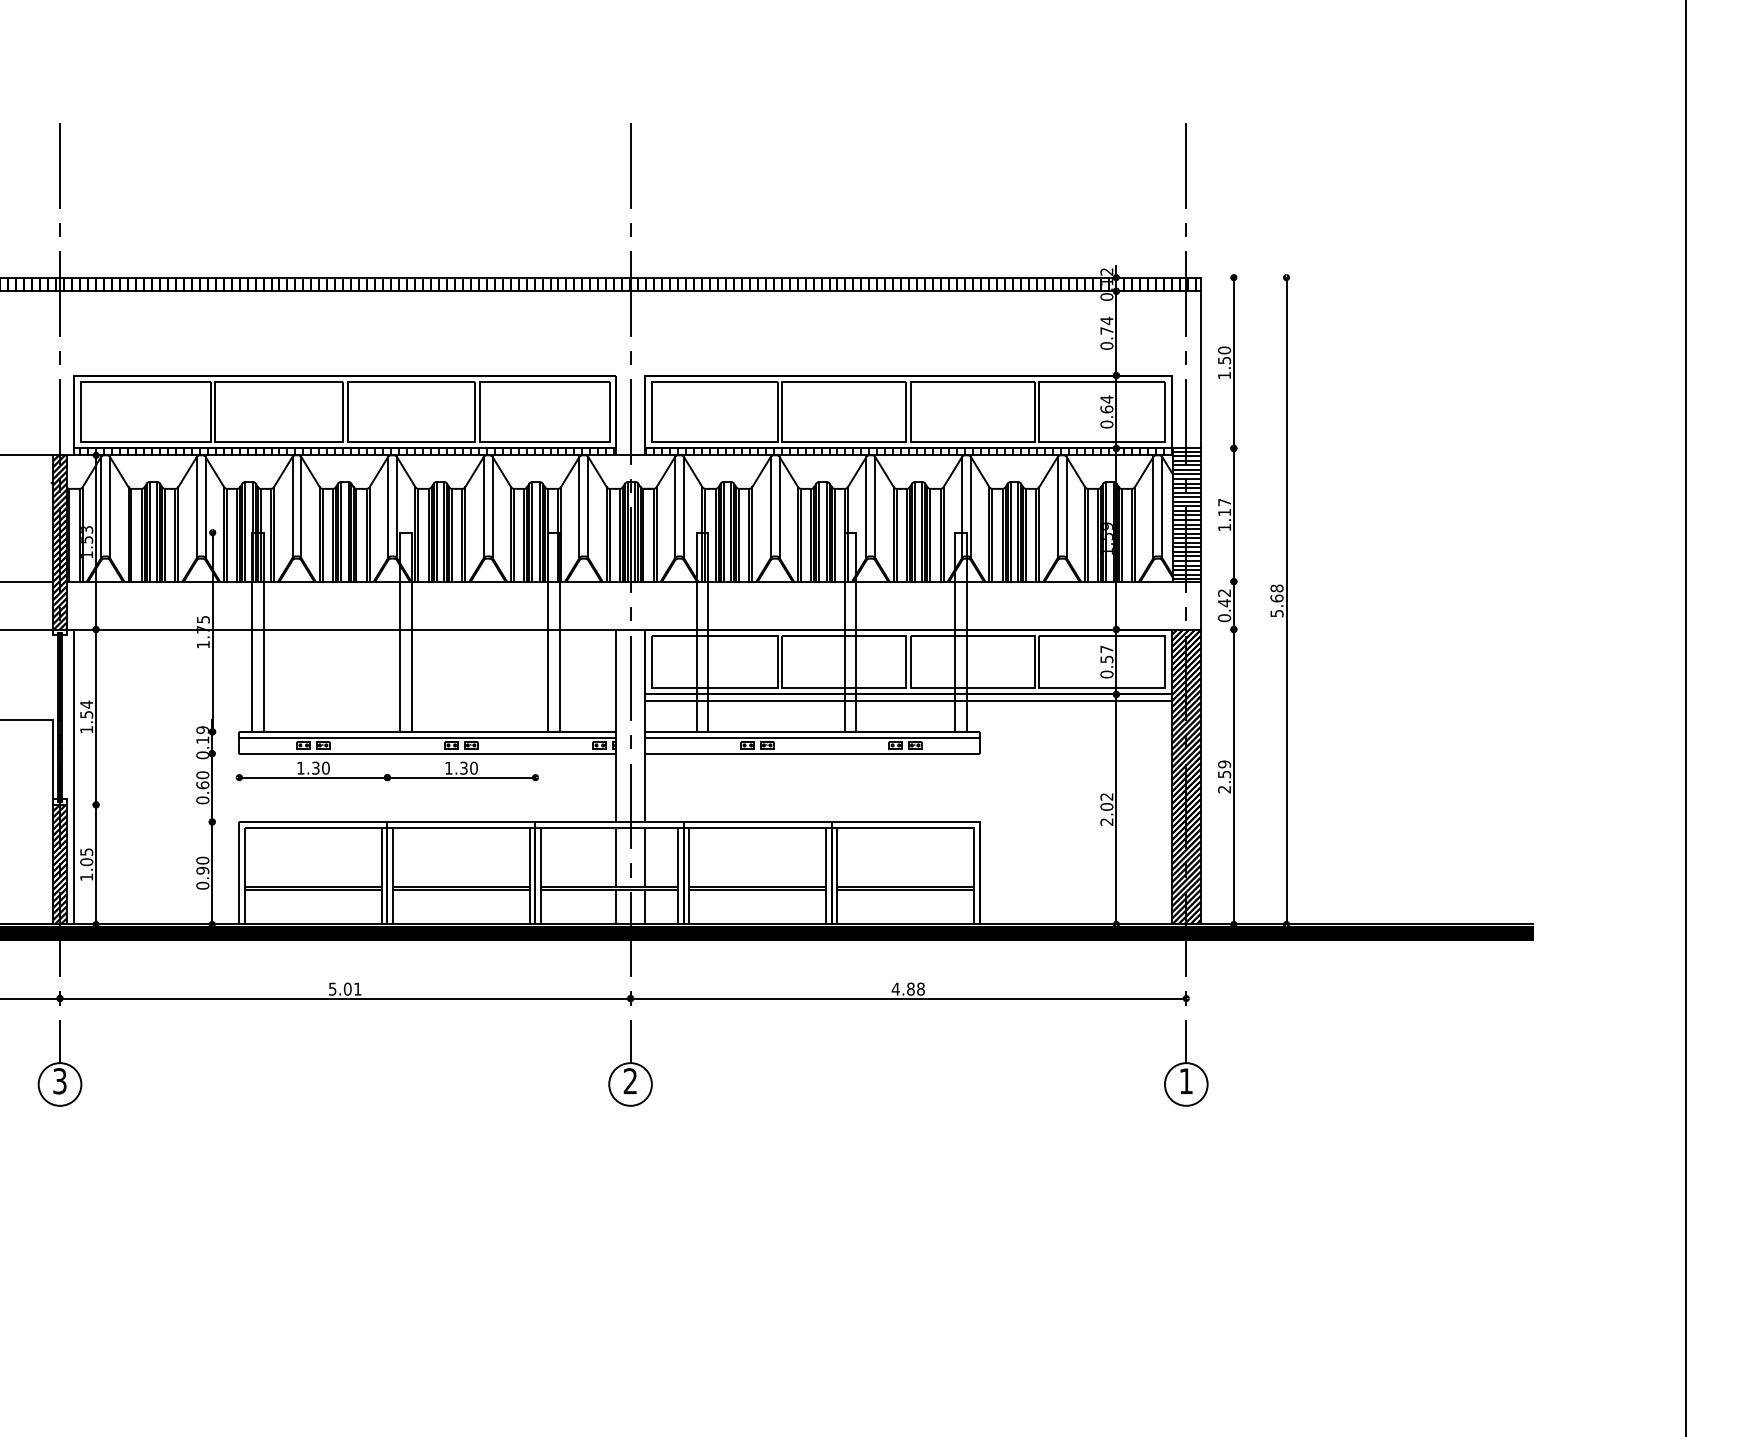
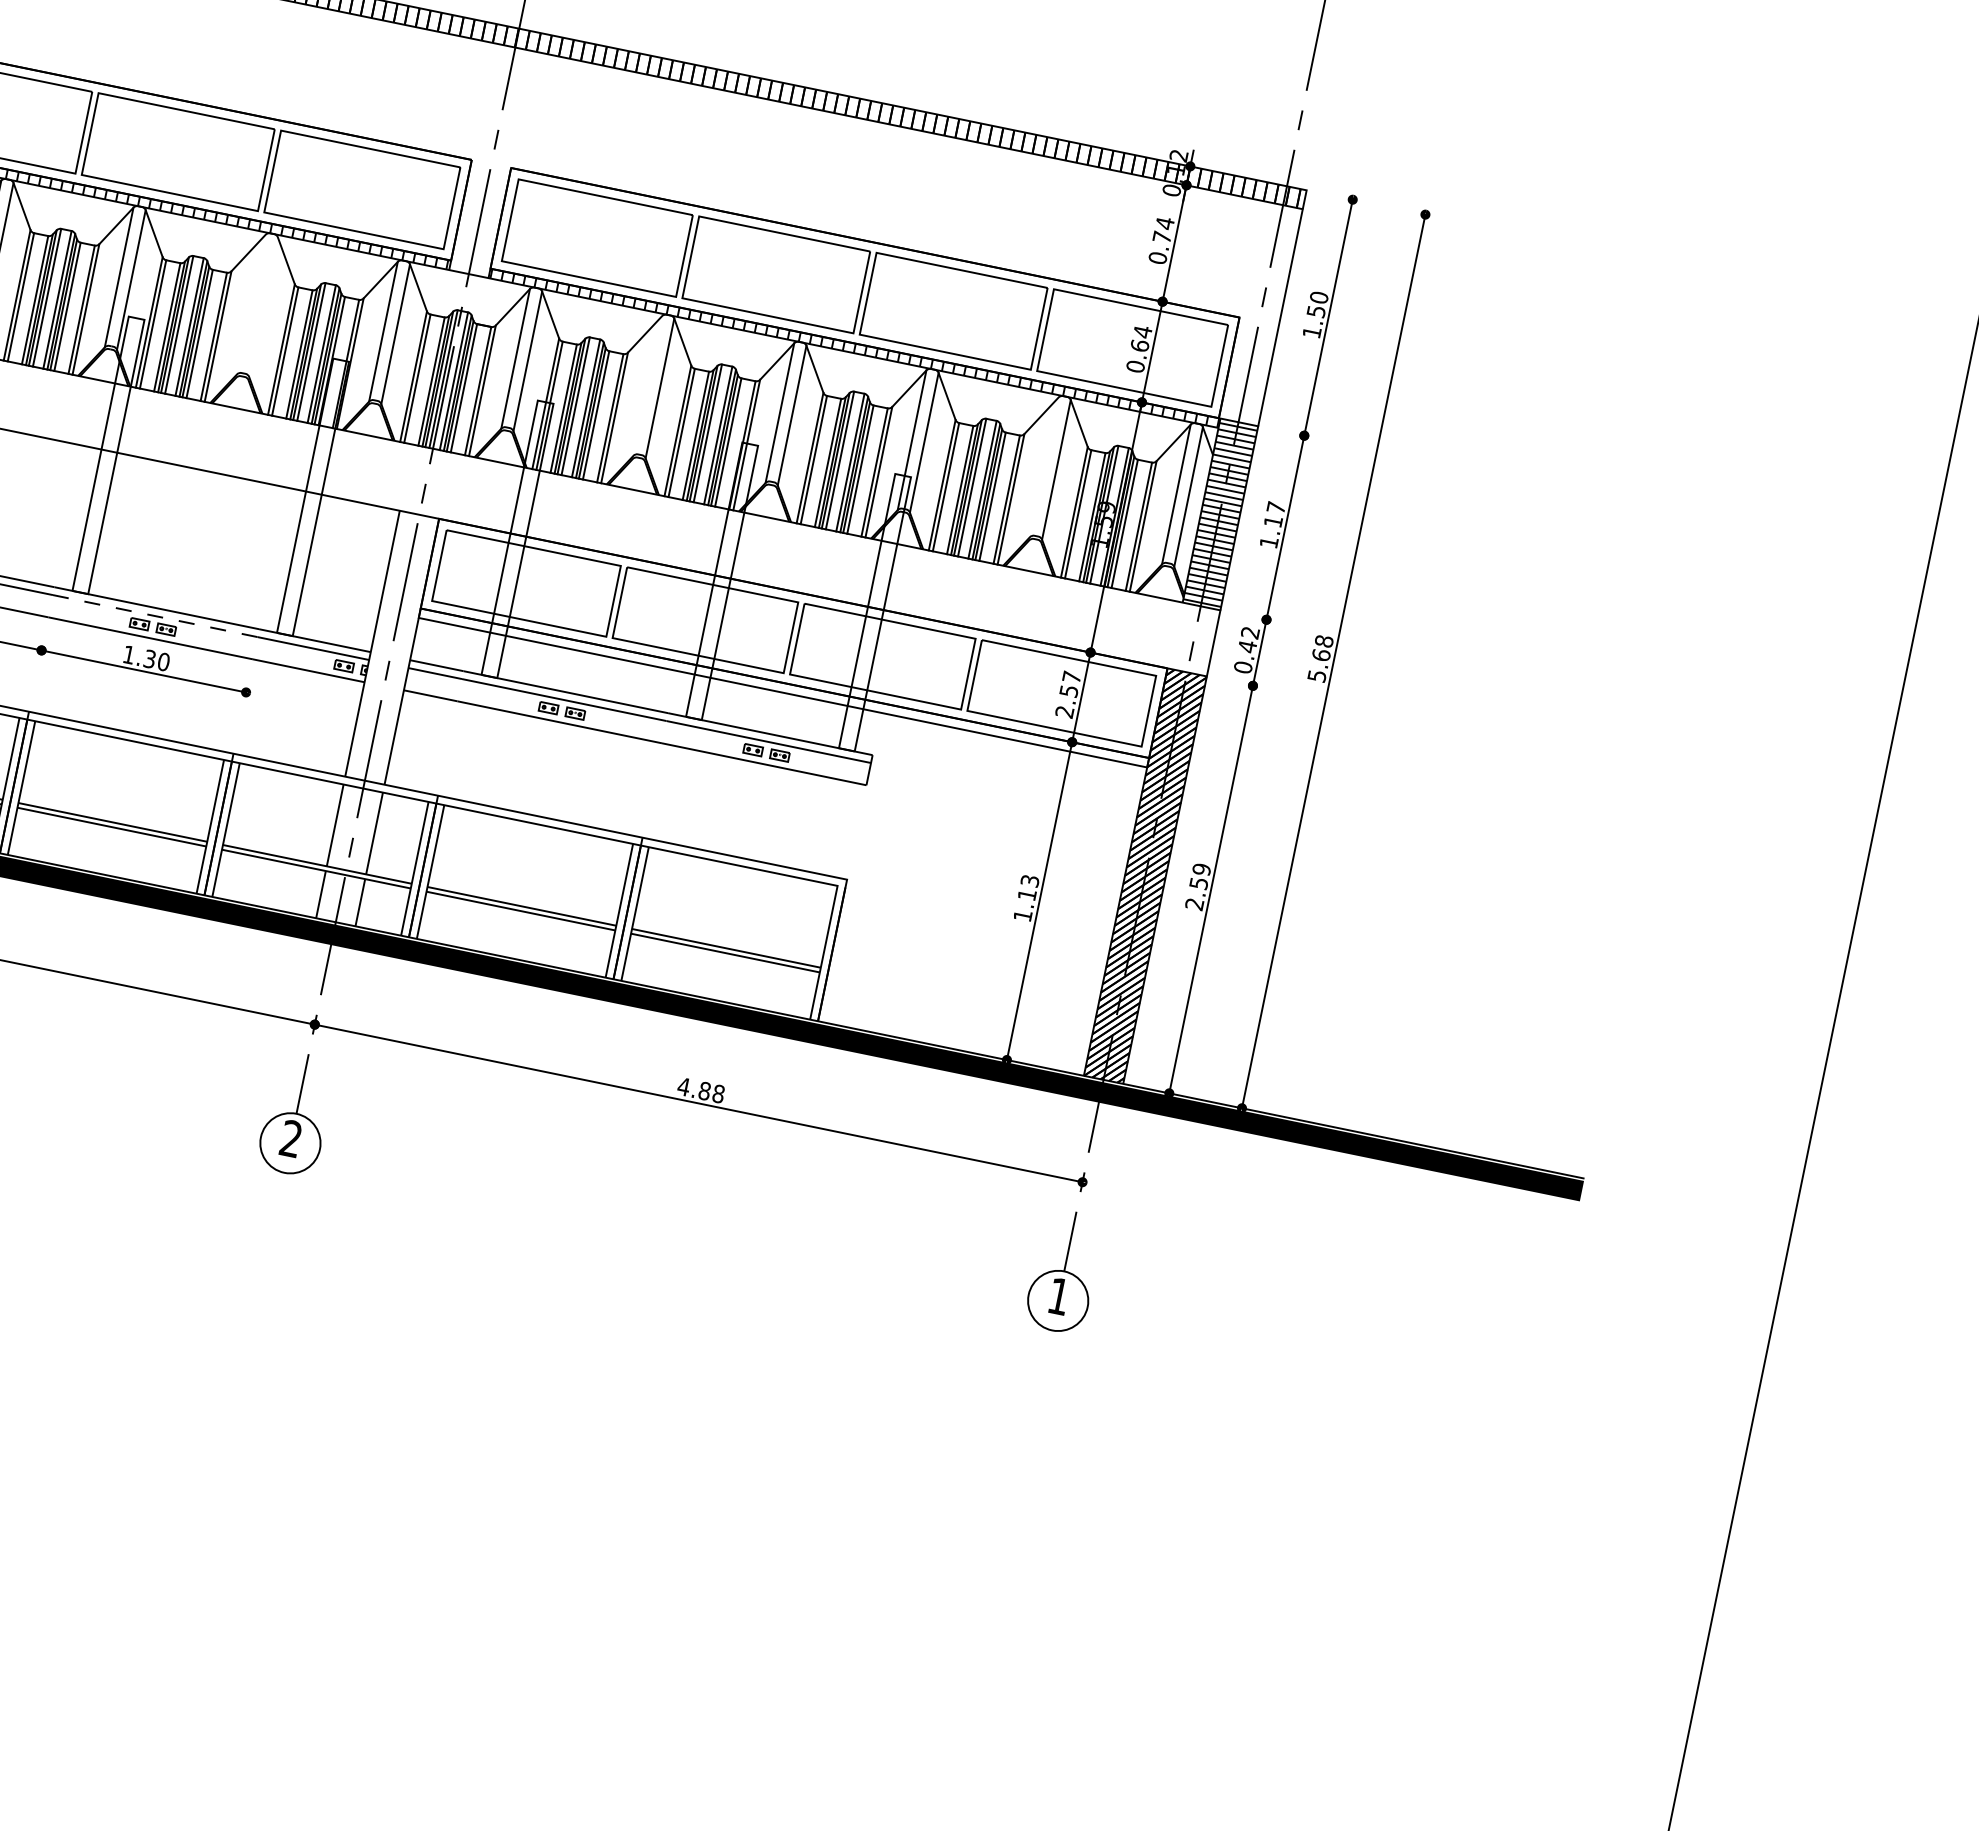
line: (483, 507) -> (250, 304), removed
line: (492, 507) -> (263, 307), removed
line: (770, 507) -> (647, 385), removed
line: (1057, 507) -> (1043, 467), removed
text: (1106, 674) -> (1064, 711), 0.57 -> 2.57
line: (460, 737) -> (153, 615), solid -> dashed
text: (1106, 809) -> (1025, 898), 2.02 -> 1.13

